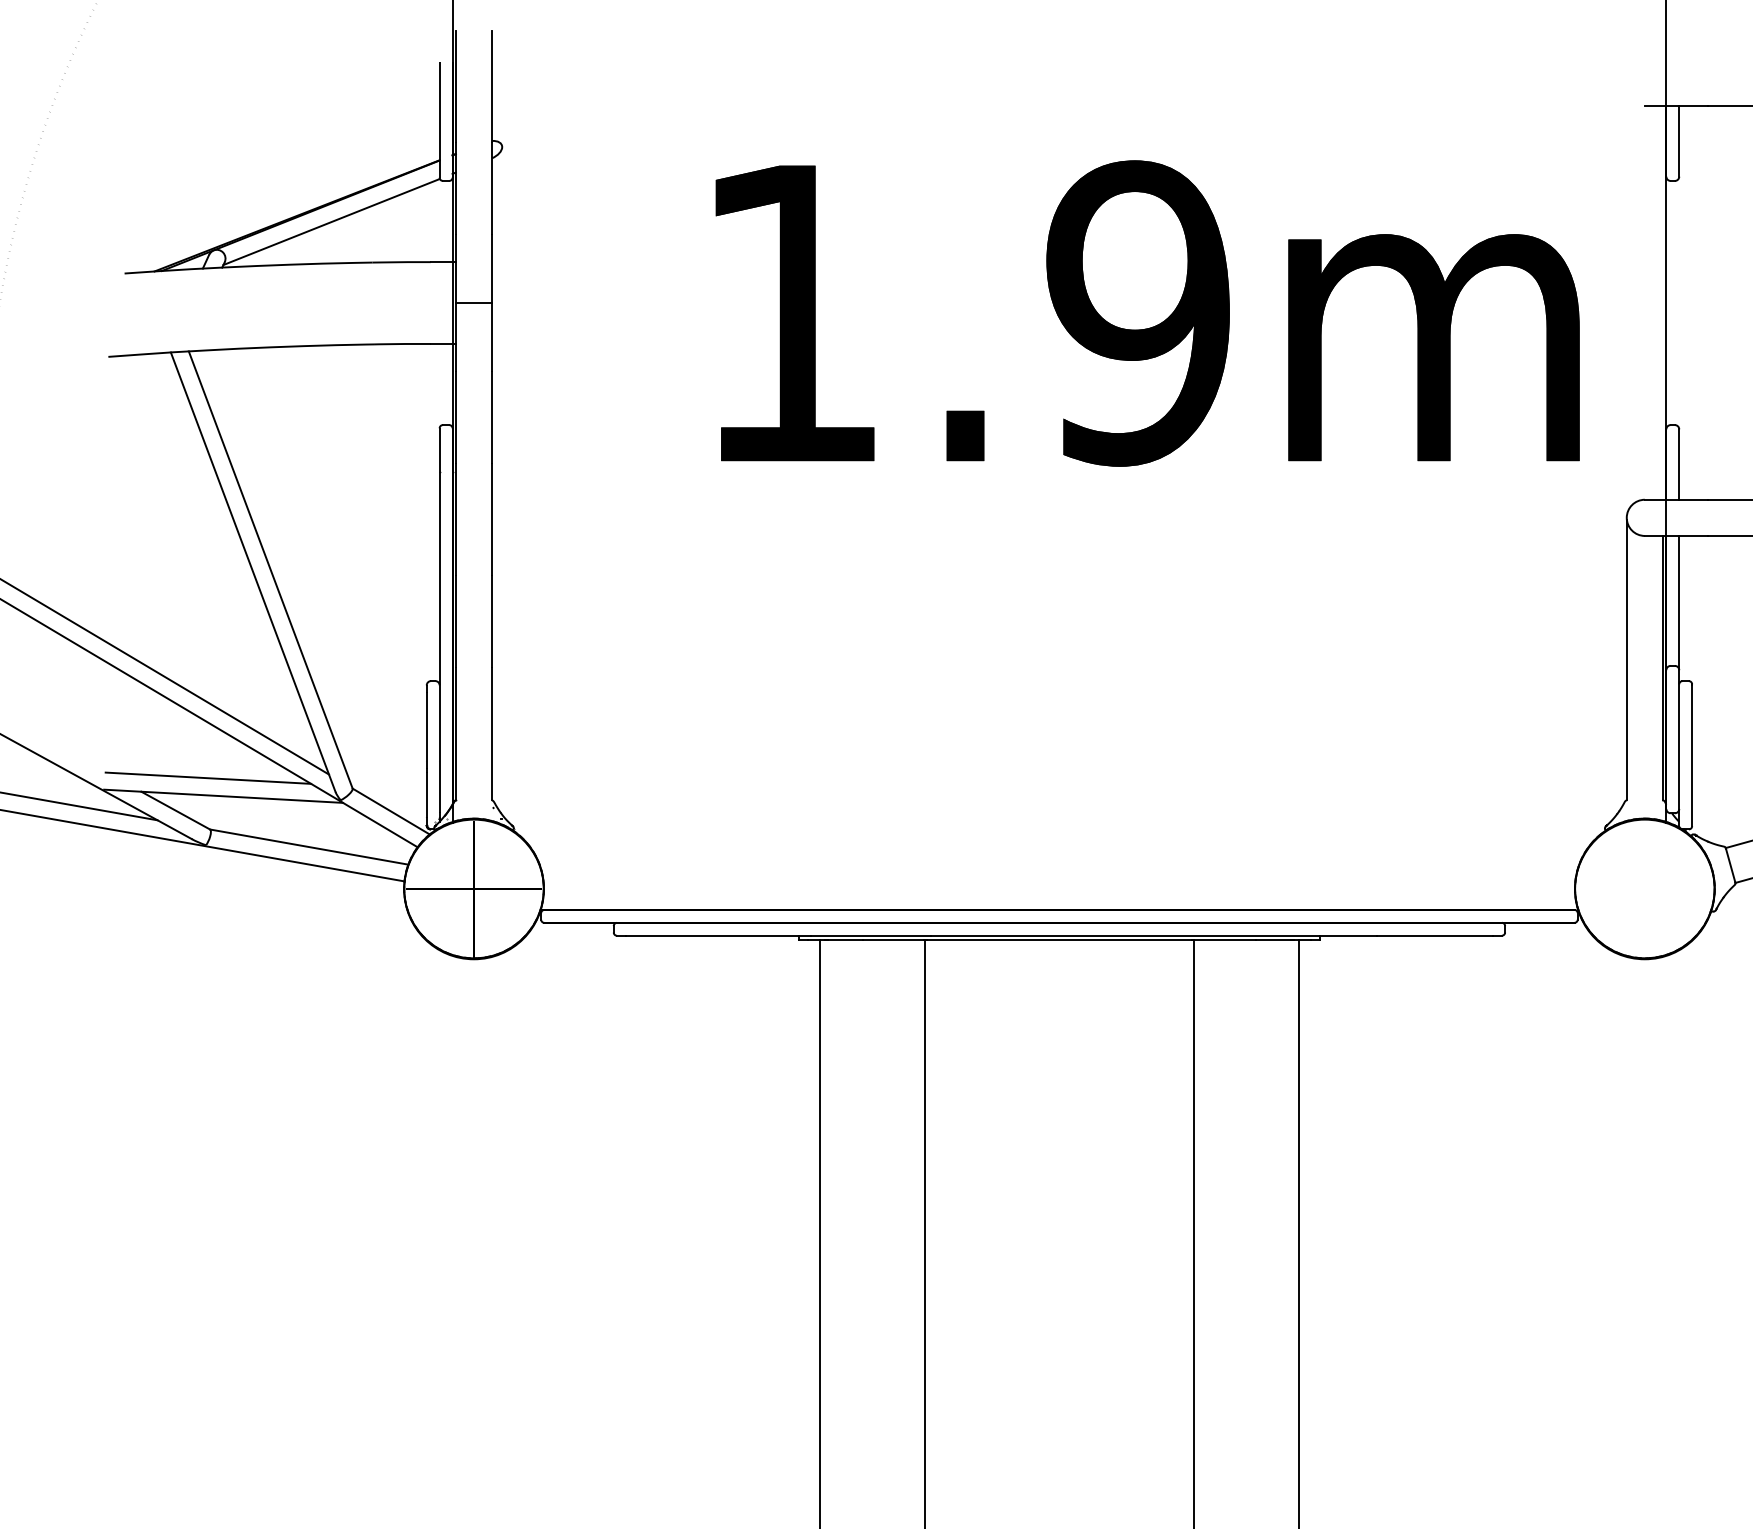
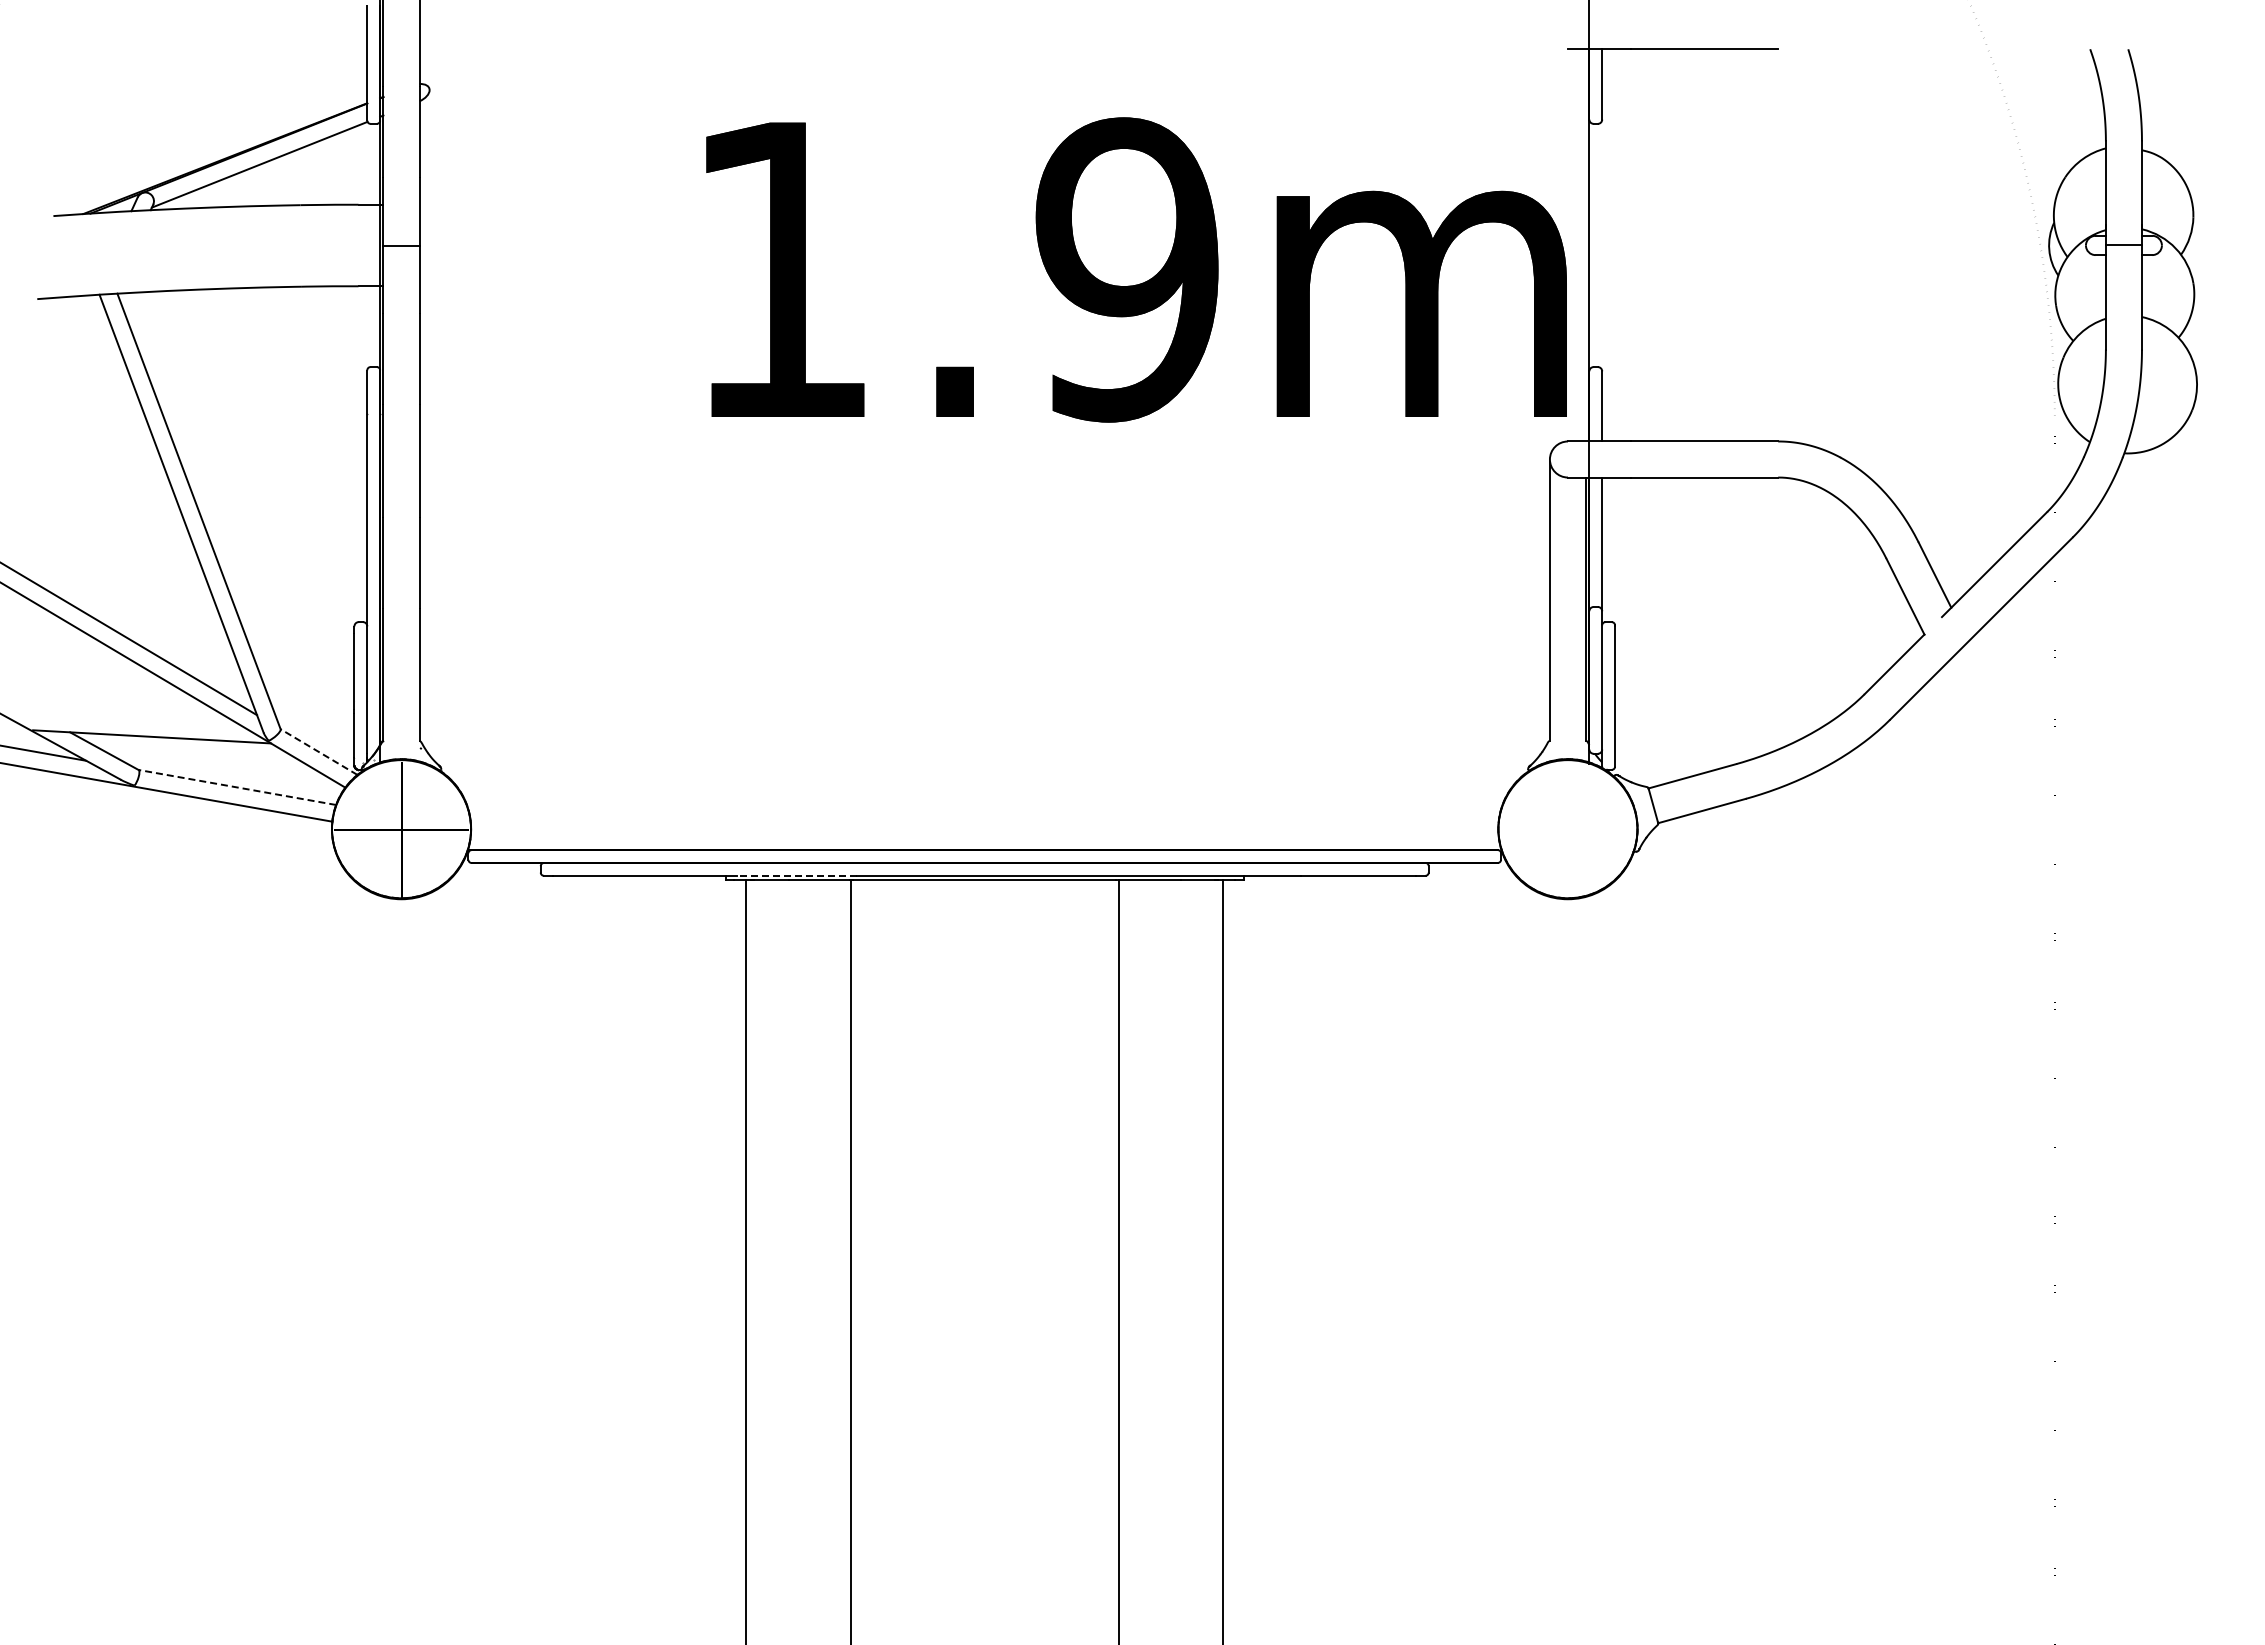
text: (1147, 313) -> (1136, 269), moved
line: (207, 777) -> (136, 718), removed
line: (391, 811) -> (319, 752), solid -> dashed
line: (308, 847) -> (236, 787), solid -> dashed
line: (871, 935) -> (797, 875), solid -> dashed

